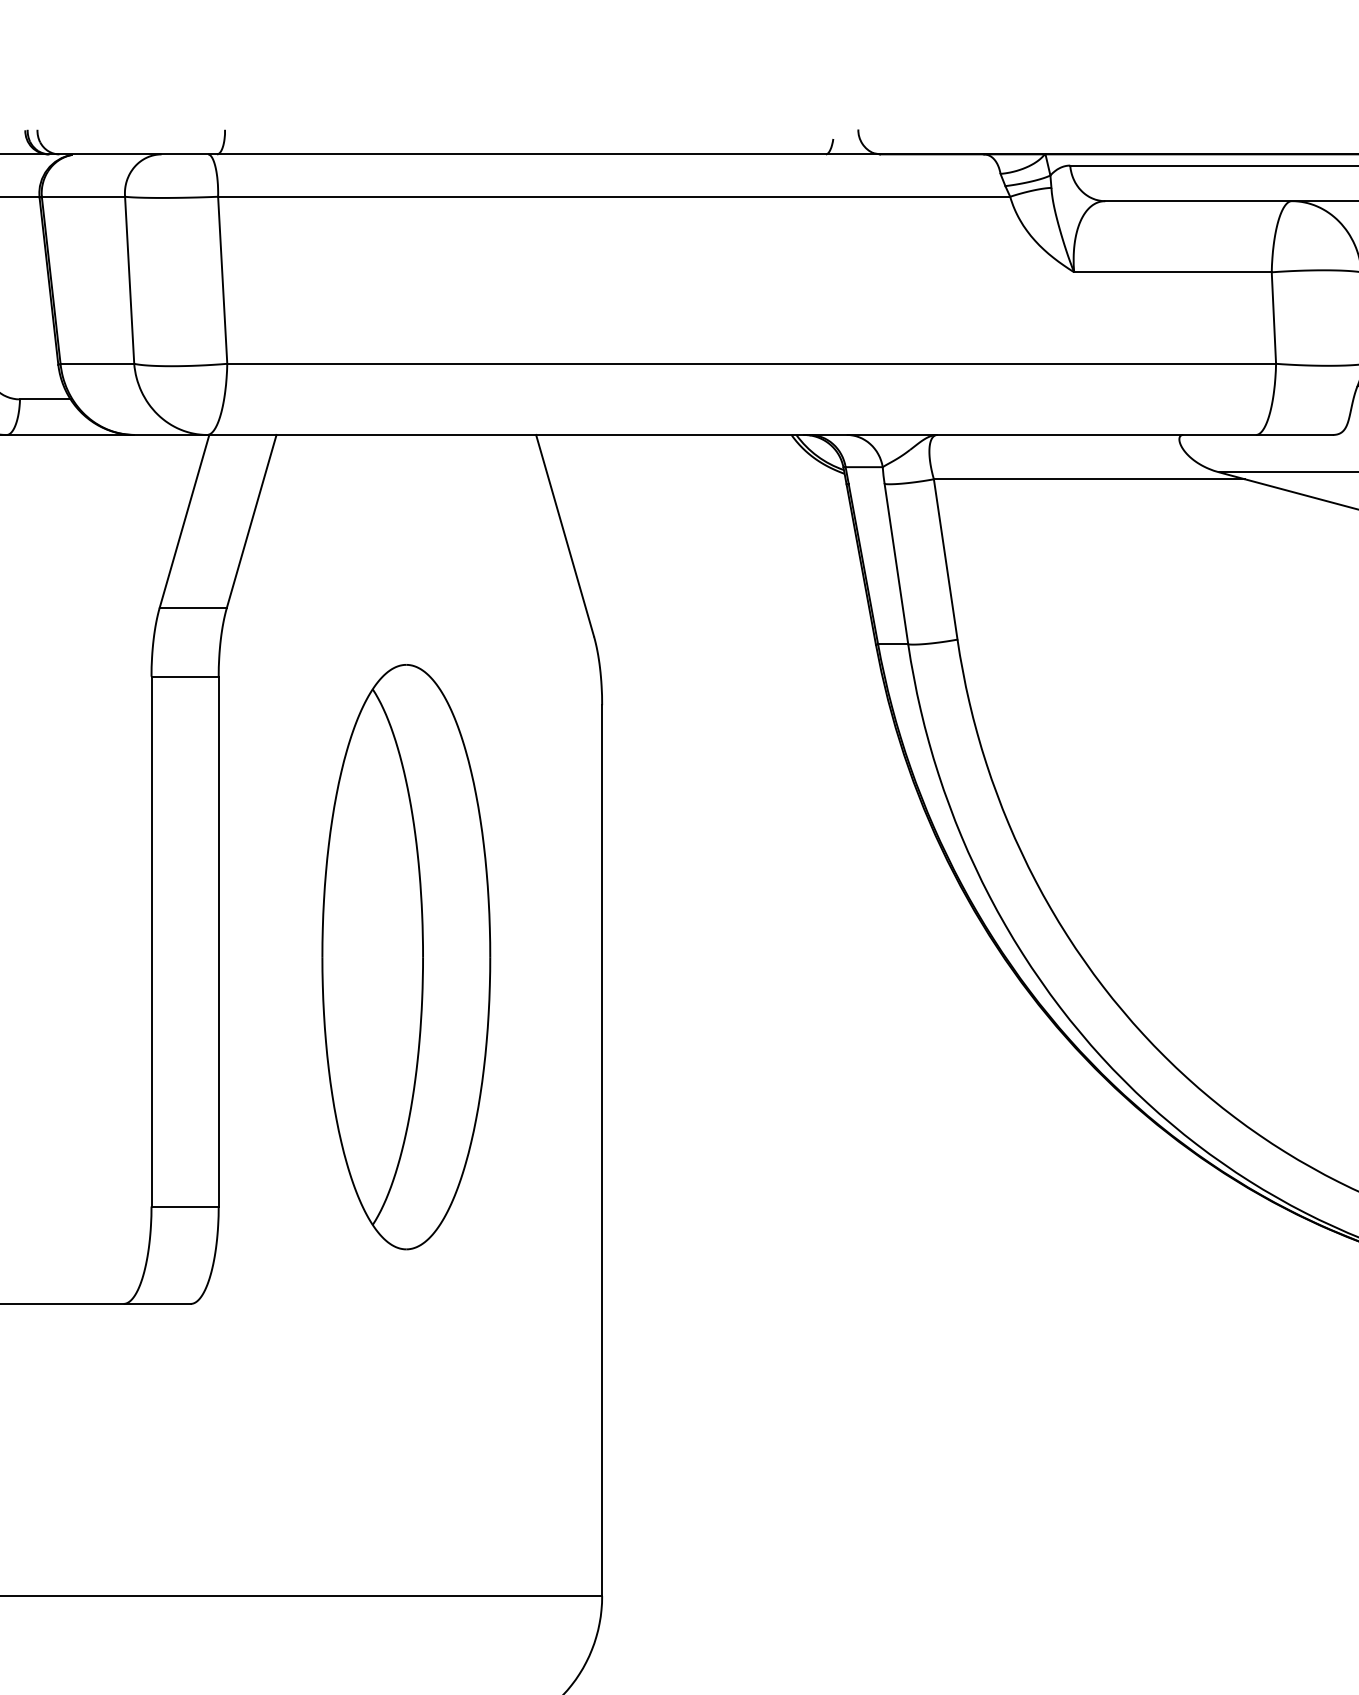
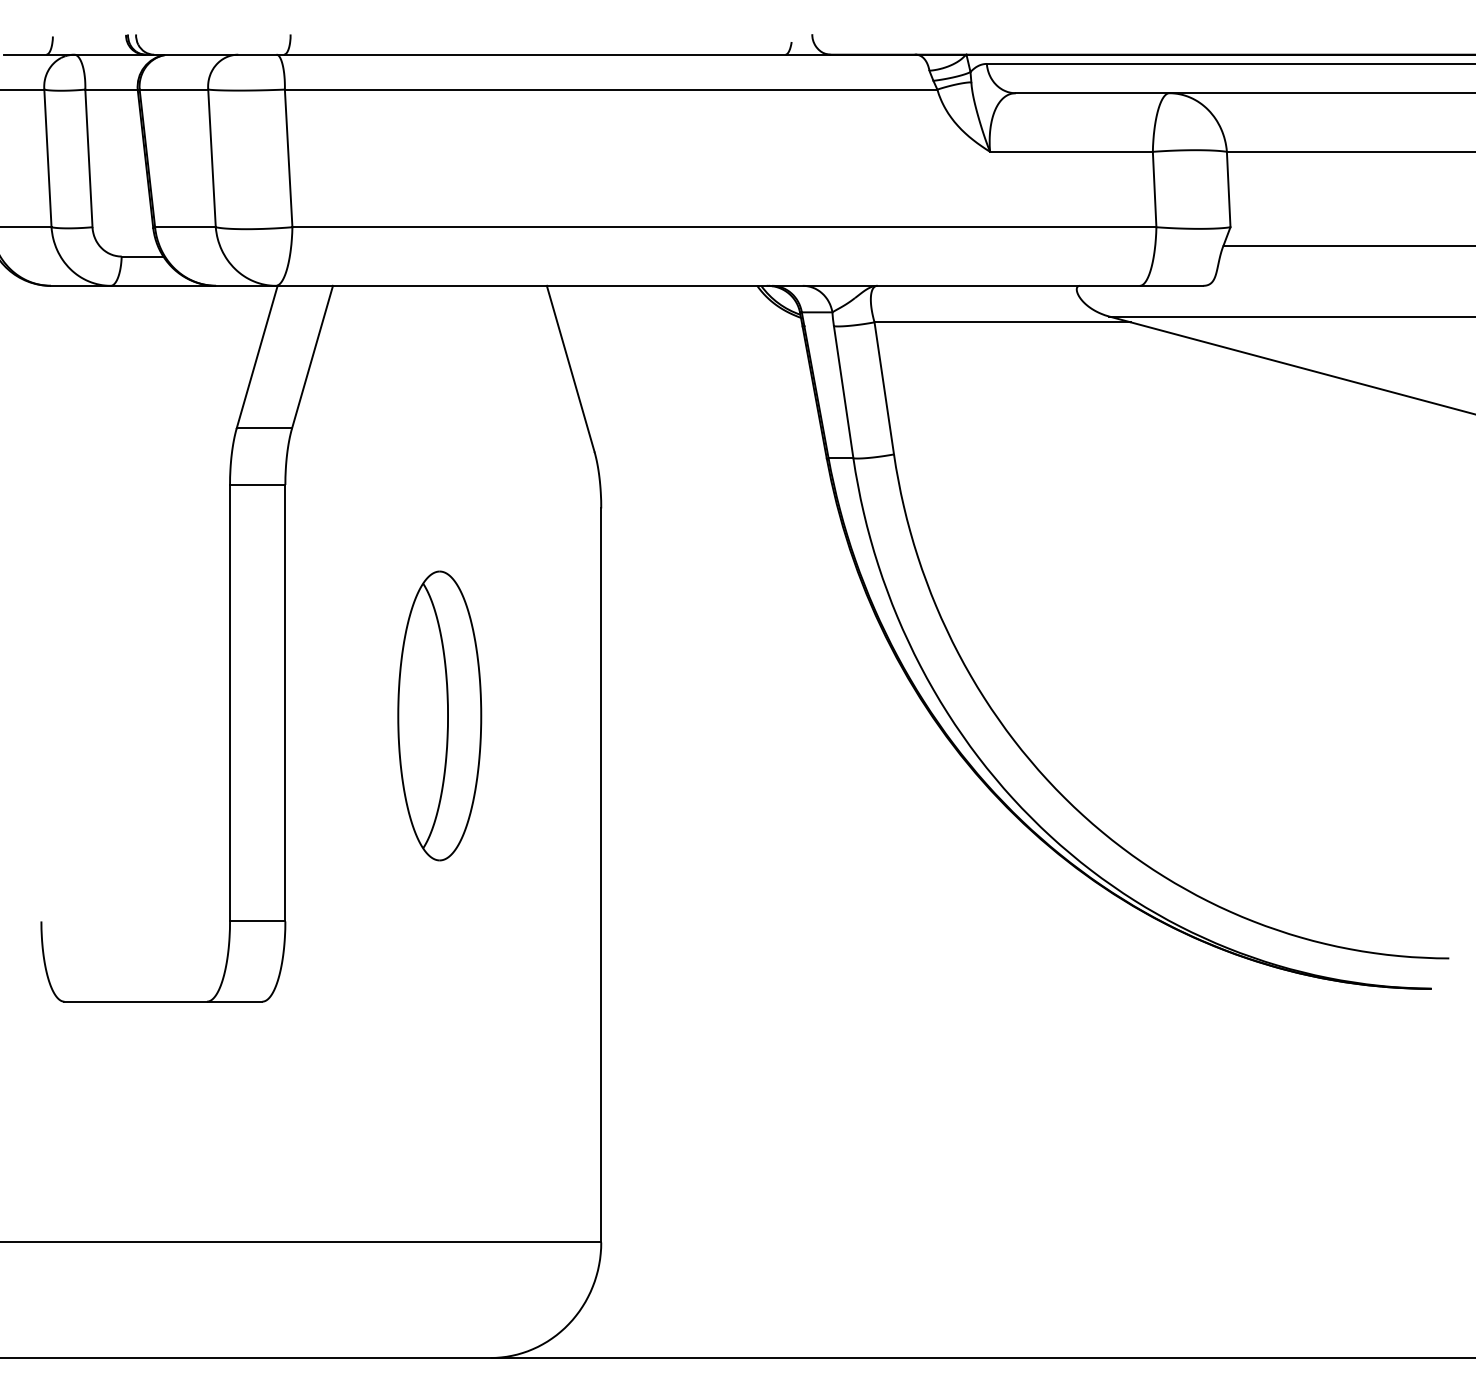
part: (405, 956) -> (439, 715), size x0.6

